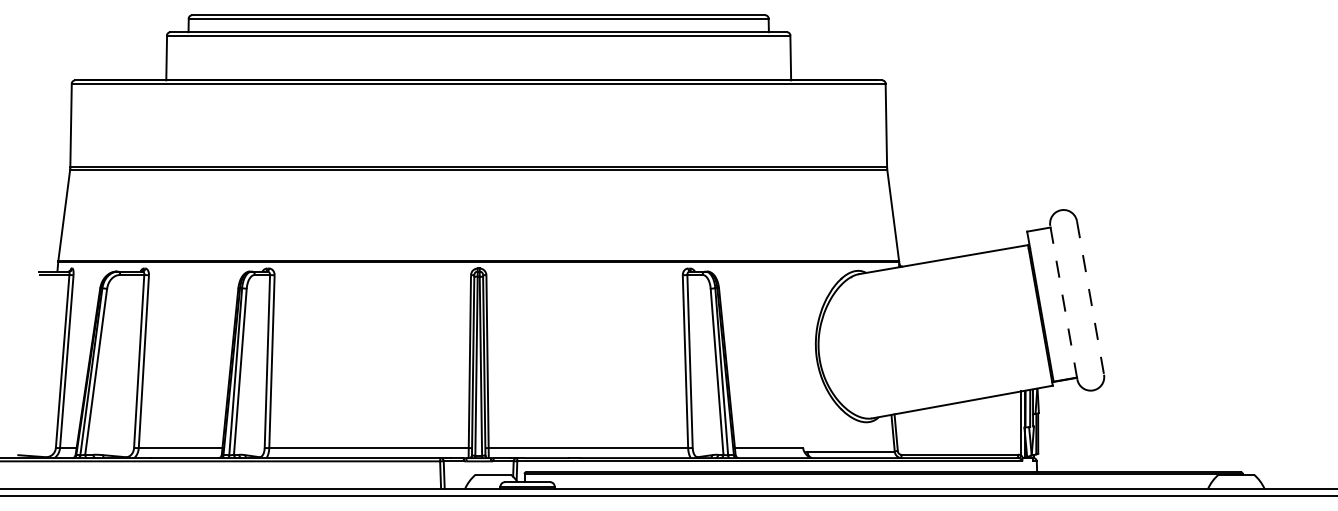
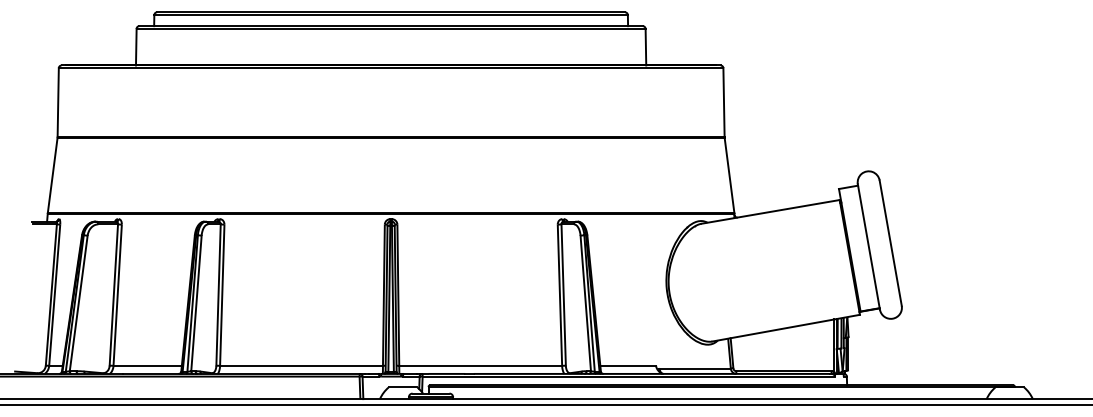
line: (1090, 297) -> (890, 242), dashed -> solid
line: (1063, 302) -> (868, 246), dashed -> solid

